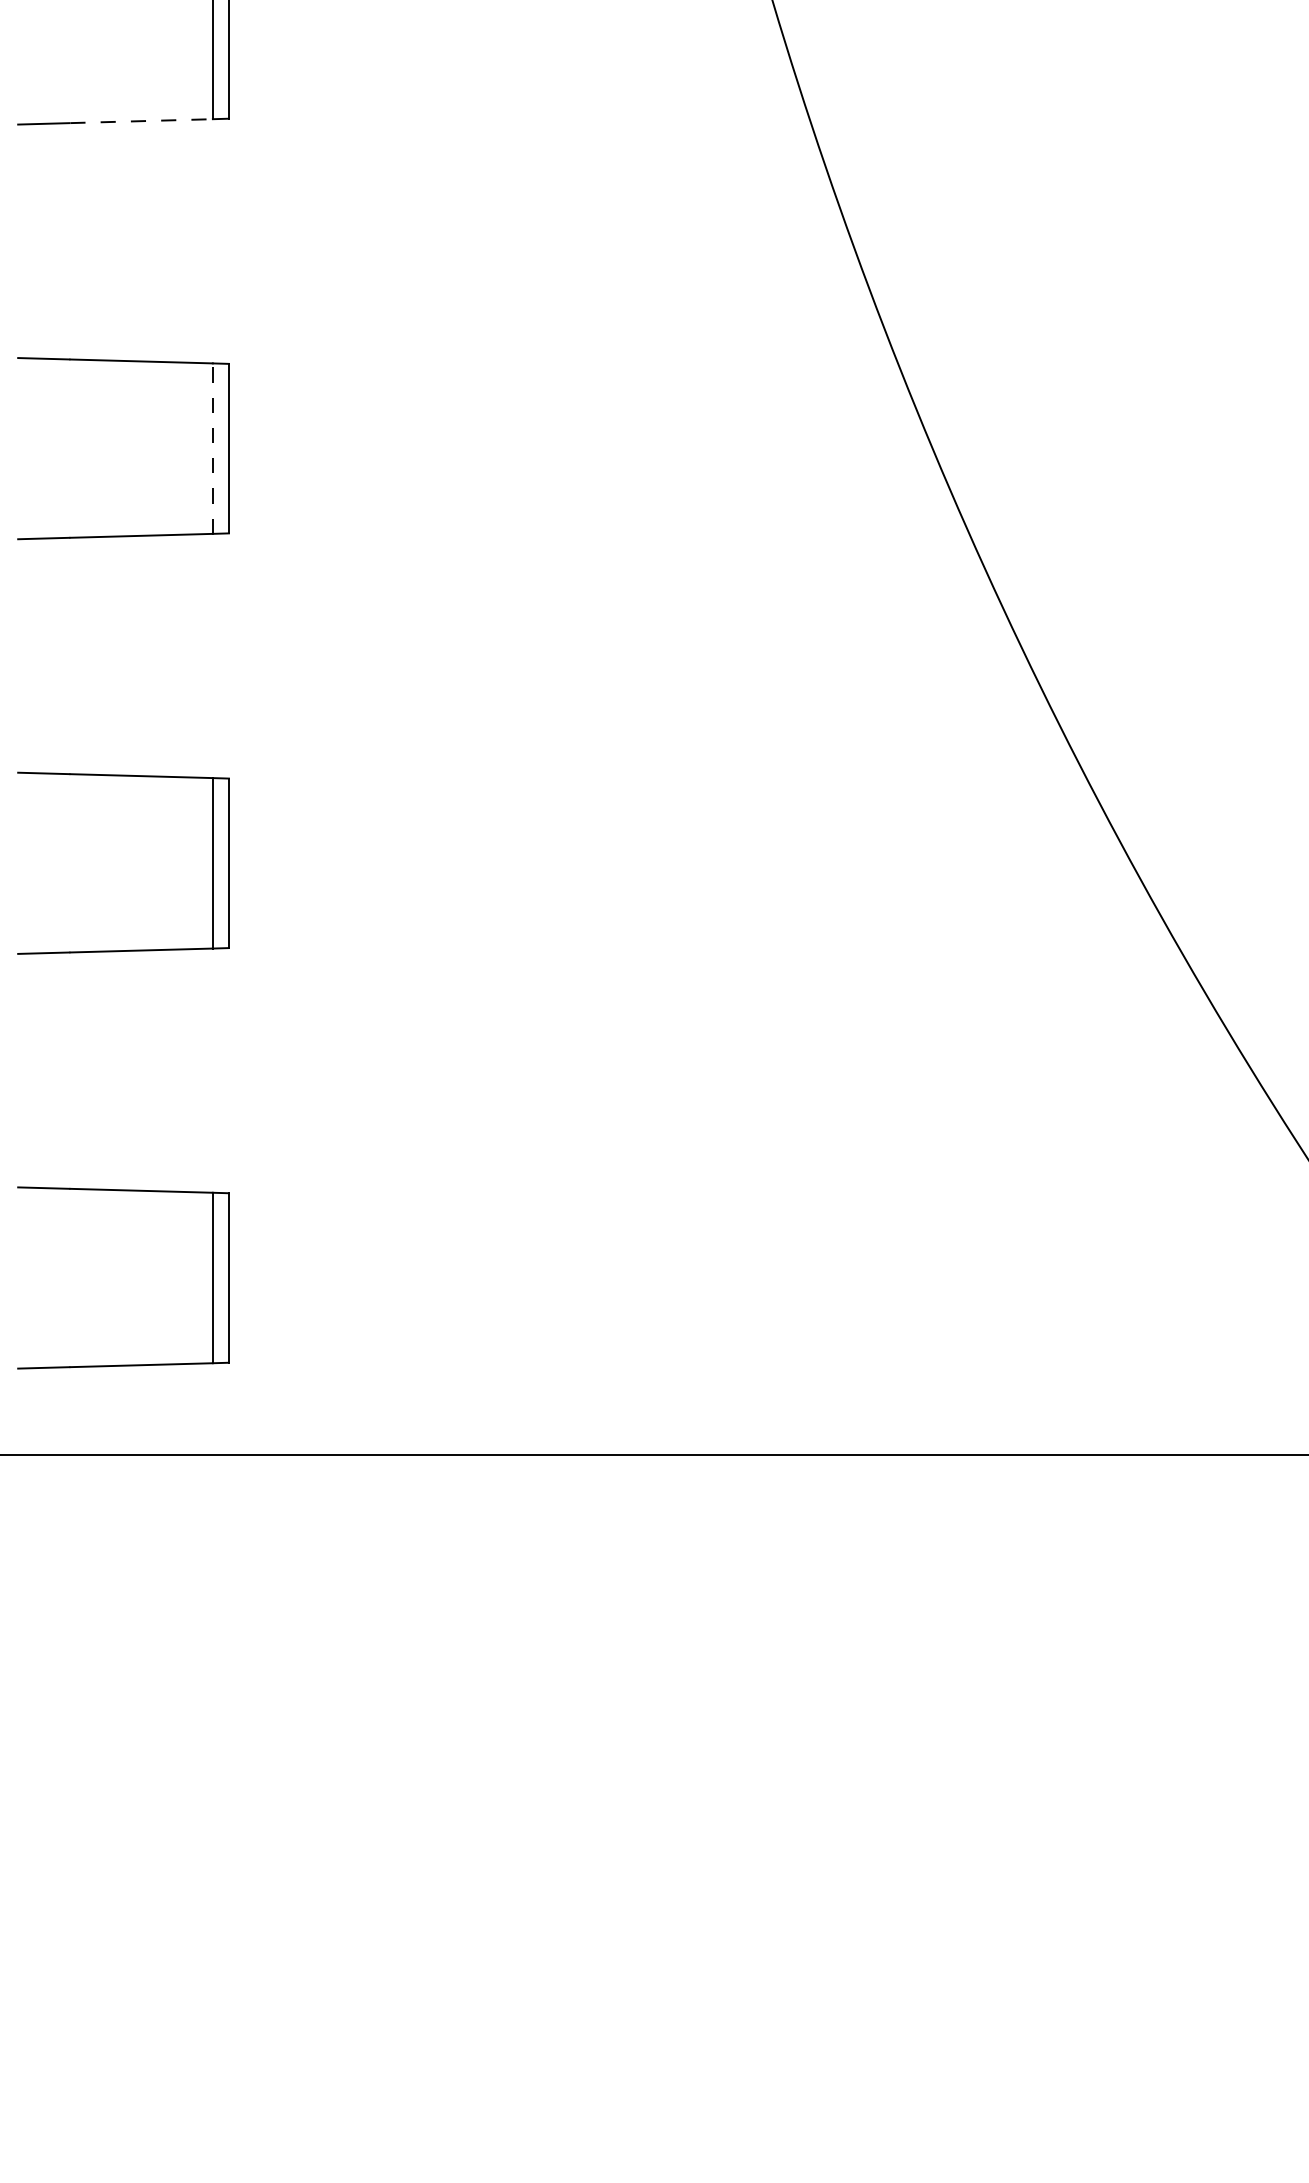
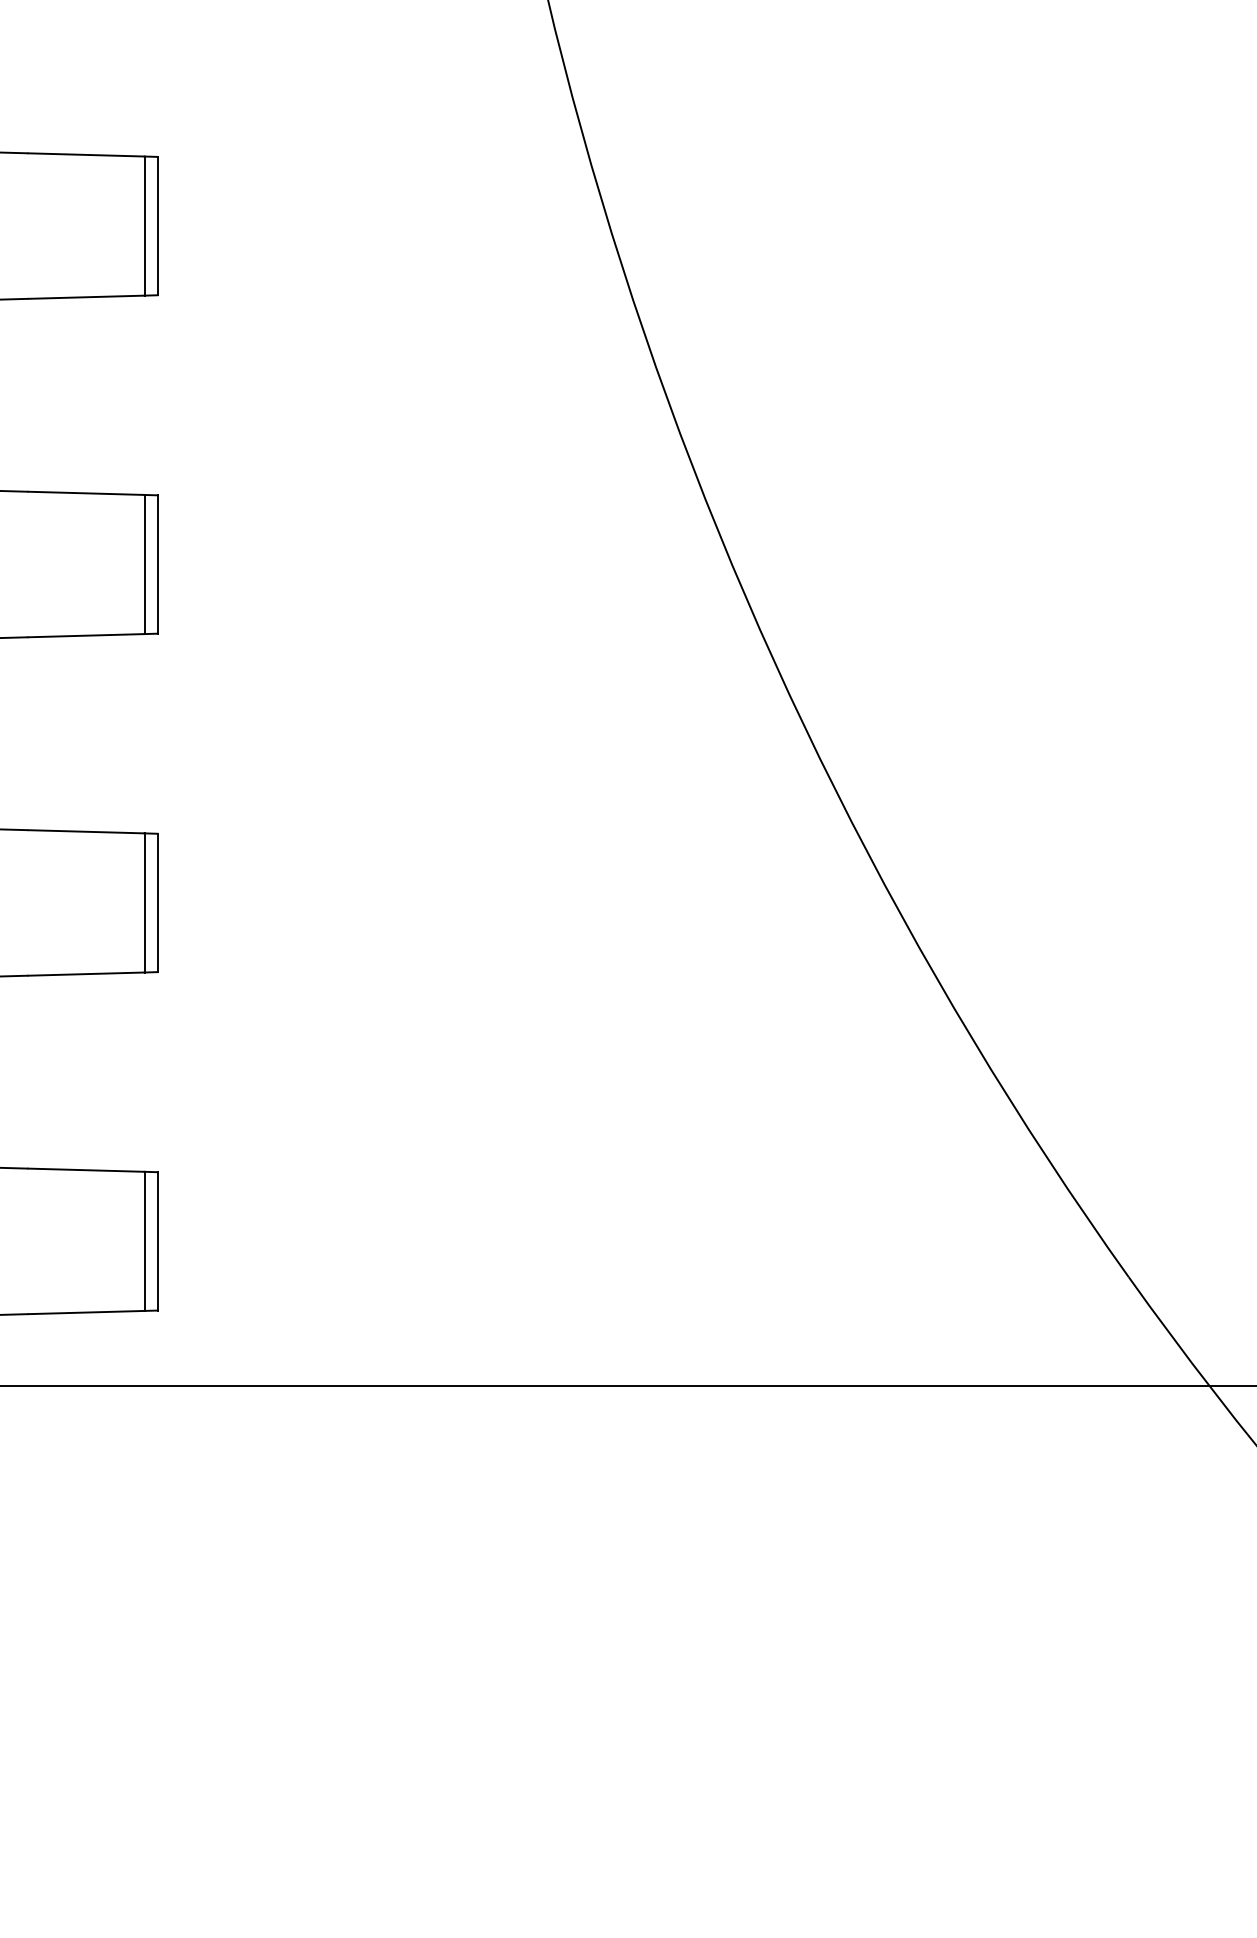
line: (141, 121) -> (86, 297), dashed -> solid
line: (212, 448) -> (144, 564), dashed -> solid

